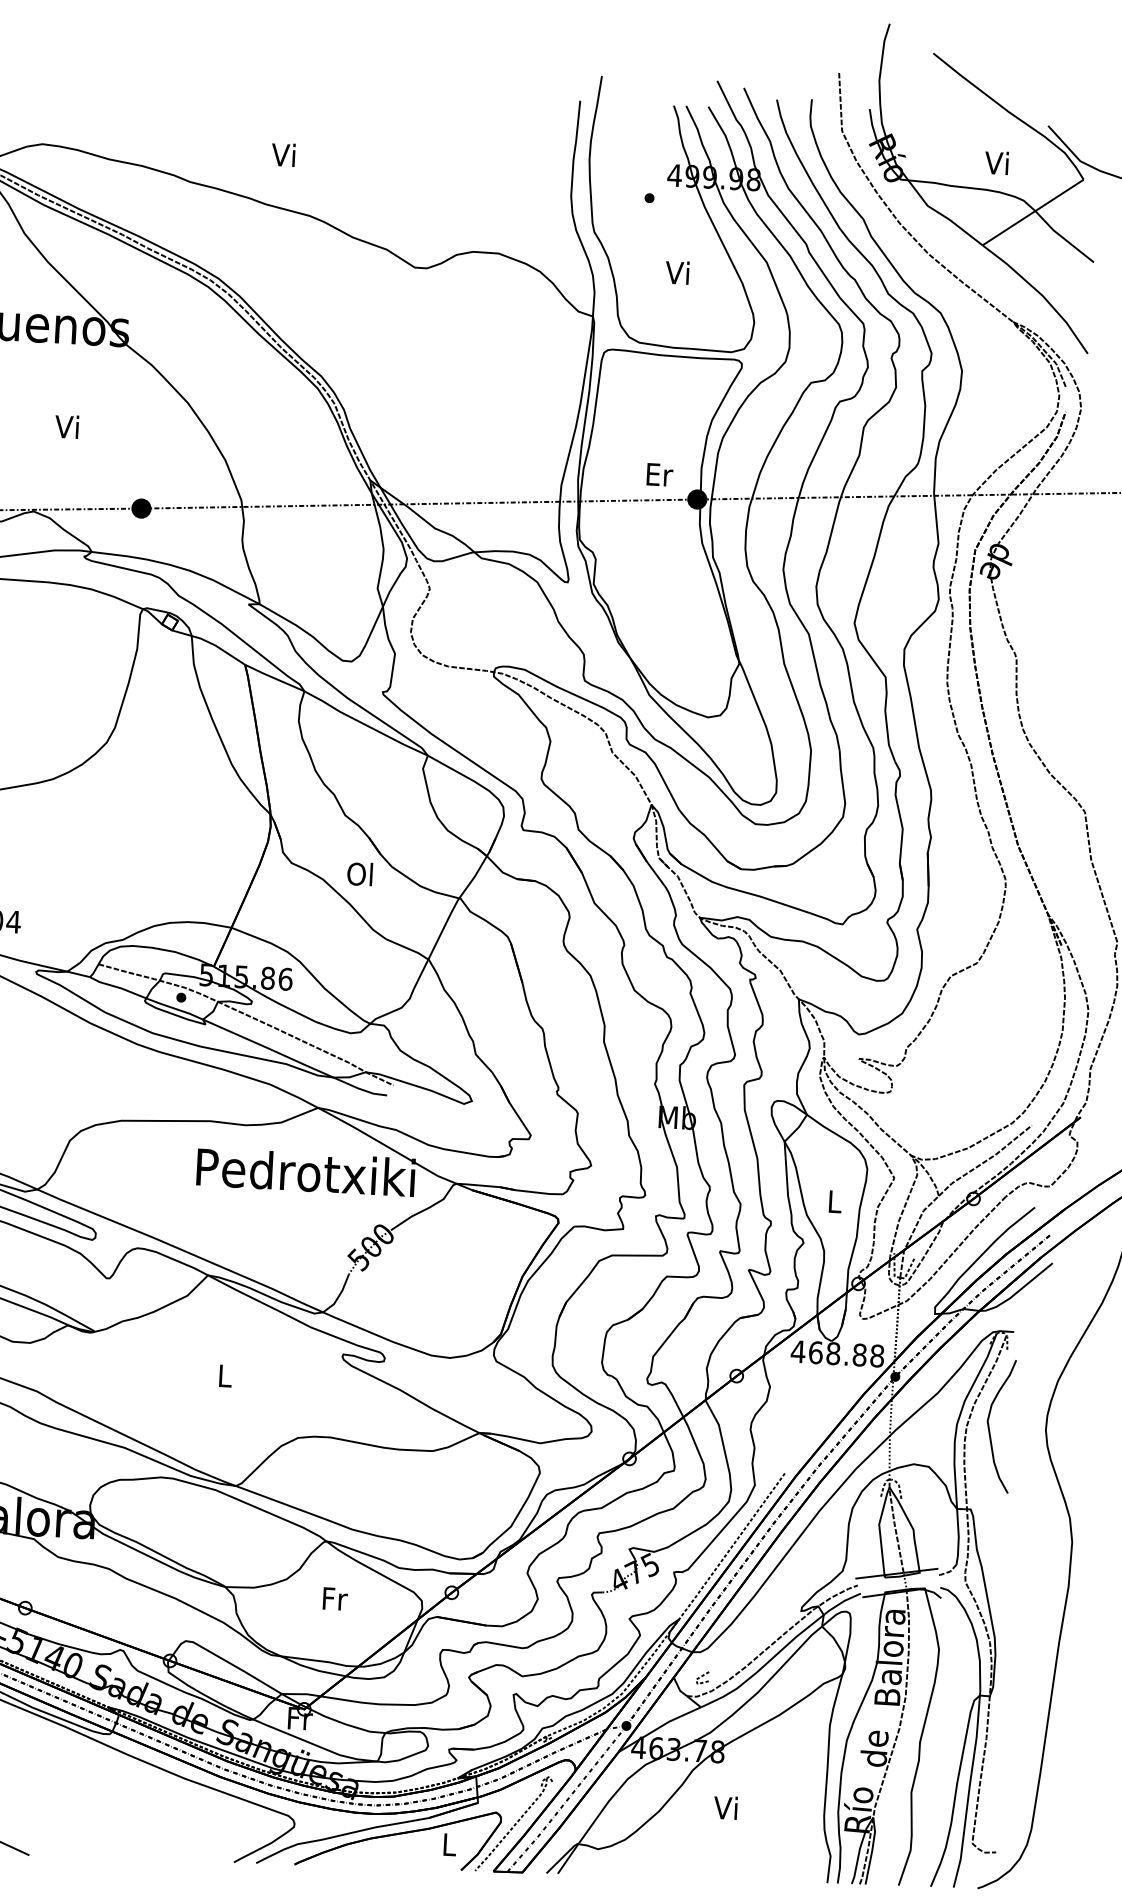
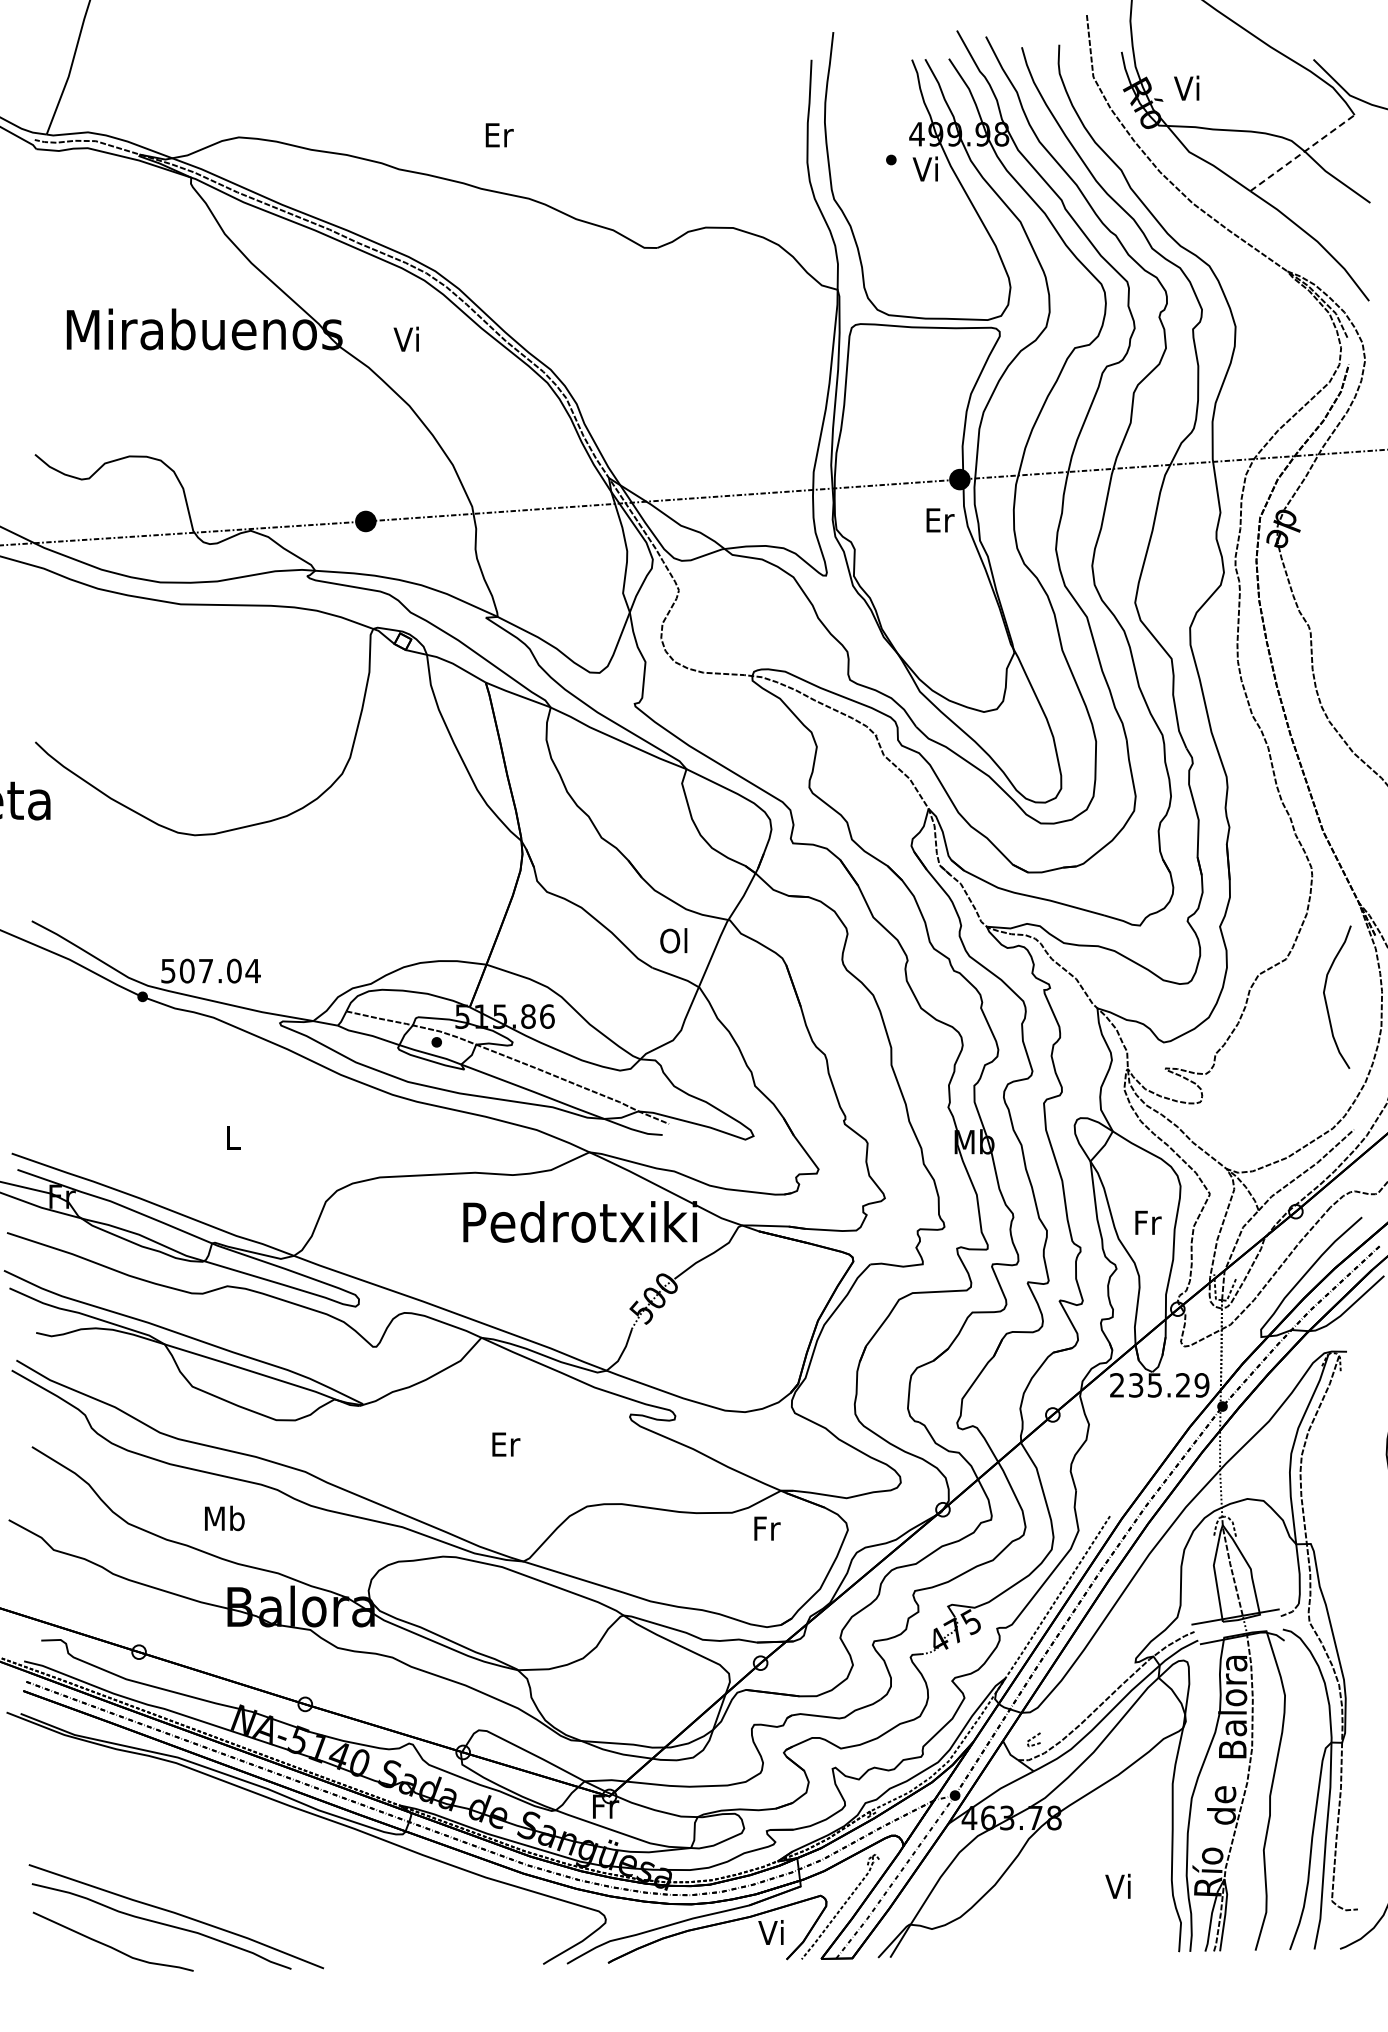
text: (284, 154) -> (498, 134), Vi -> Er
text: (996, 162) -> (1186, 87), moved
line: (1033, 212) -> (1302, 153), solid -> dashed
text: (676, 272) -> (924, 168), moved
text: (66, 426) -> (405, 338), moved
text: (659, 474) -> (940, 520), moved
text: (359, 873) -> (673, 940), moved
text: (835, 1201) -> (1148, 1222), L -> Fr
text: (837, 1354) -> (1159, 1385), 468.88 -> 235.29
text: (225, 1376) -> (506, 1444), L -> Er
curve: (989, 1427) -> (1326, 999), moved
text: (335, 1598) -> (767, 1528), moved
text: (725, 1806) -> (1117, 1885), moved
text: (447, 1844) -> (770, 1932), L -> Vi

